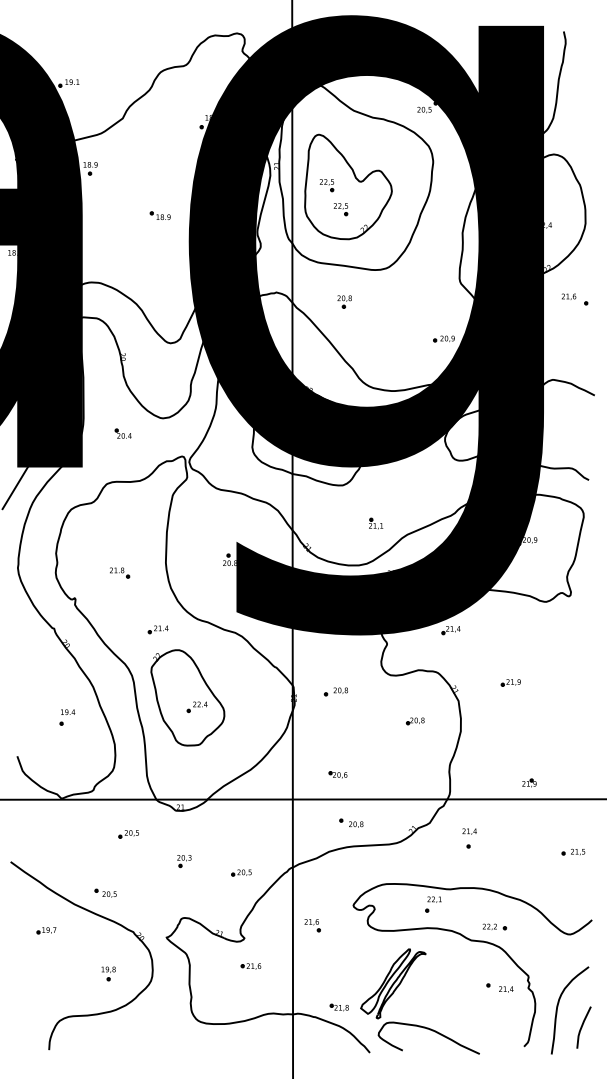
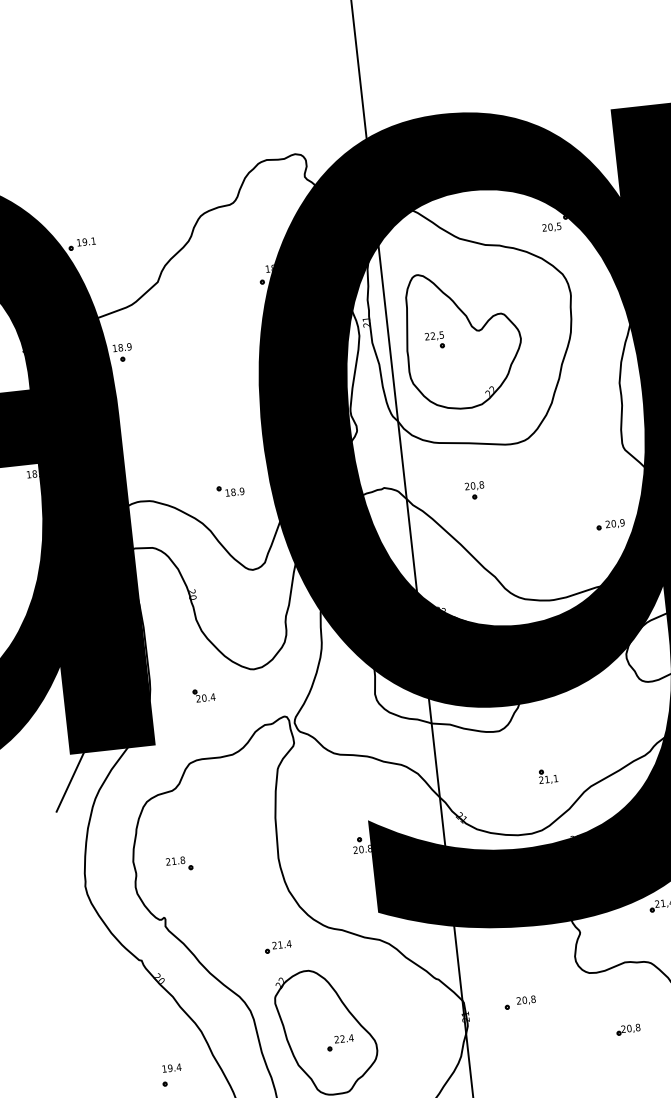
part: (340, 209) -> (456, 369), removed
part: (159, 215) -> (229, 490), moved
part: (120, 572) -> (180, 863), moved

